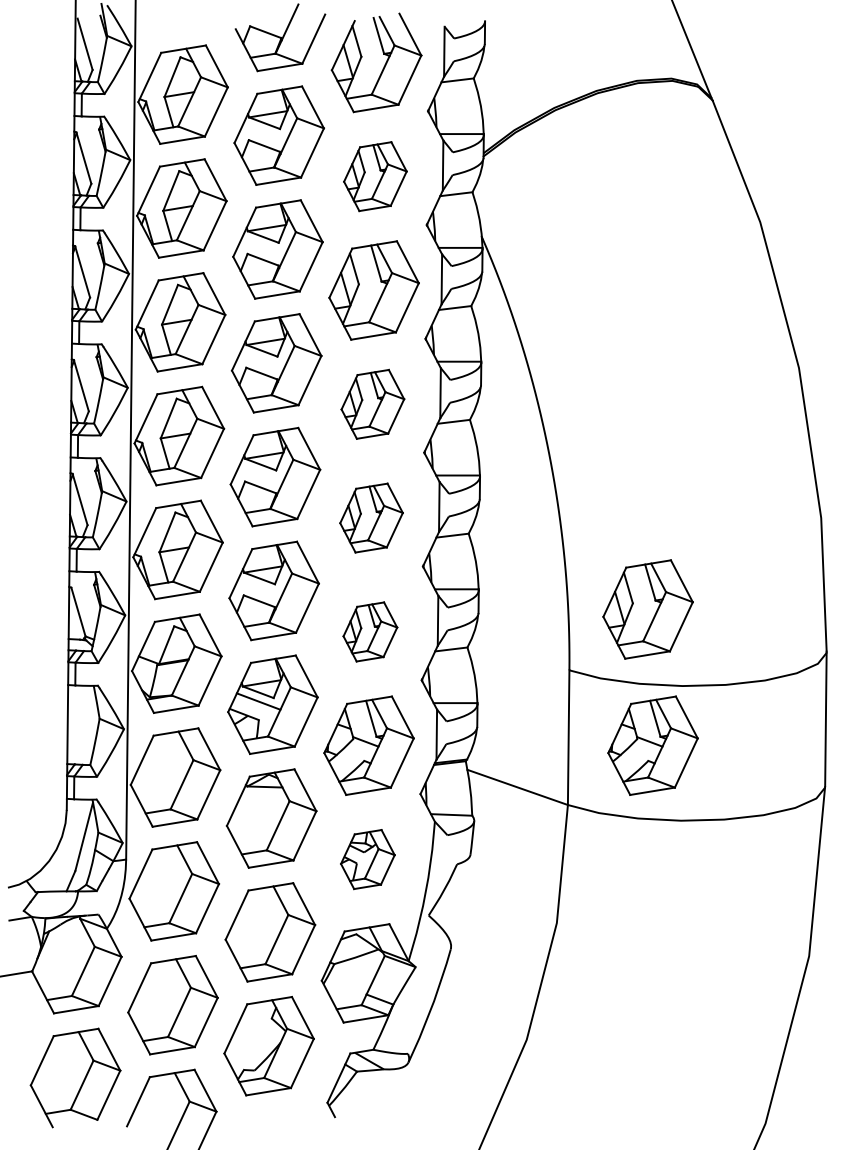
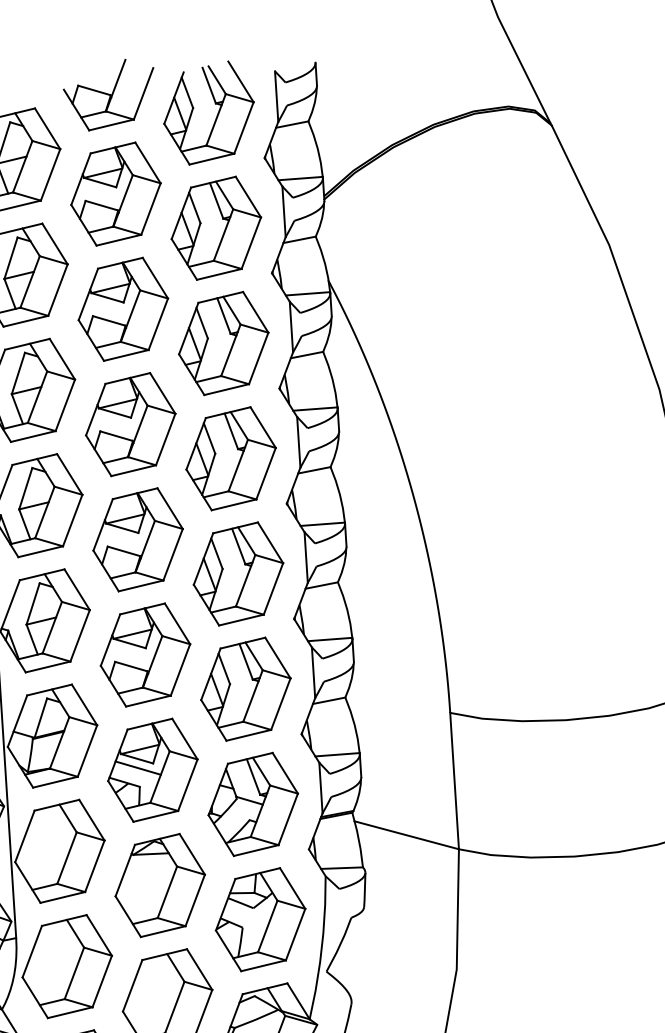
part: (375, 176) -> (216, 228), size x1.43
part: (372, 404) -> (230, 458), size x1.43
part: (371, 517) -> (238, 573), size x1.43
part: (647, 609) -> (524, 645), removed
part: (370, 631) -> (246, 688), size x1.67
part: (652, 745) -> (539, 782), removed
part: (367, 859) -> (260, 919), size x1.67

